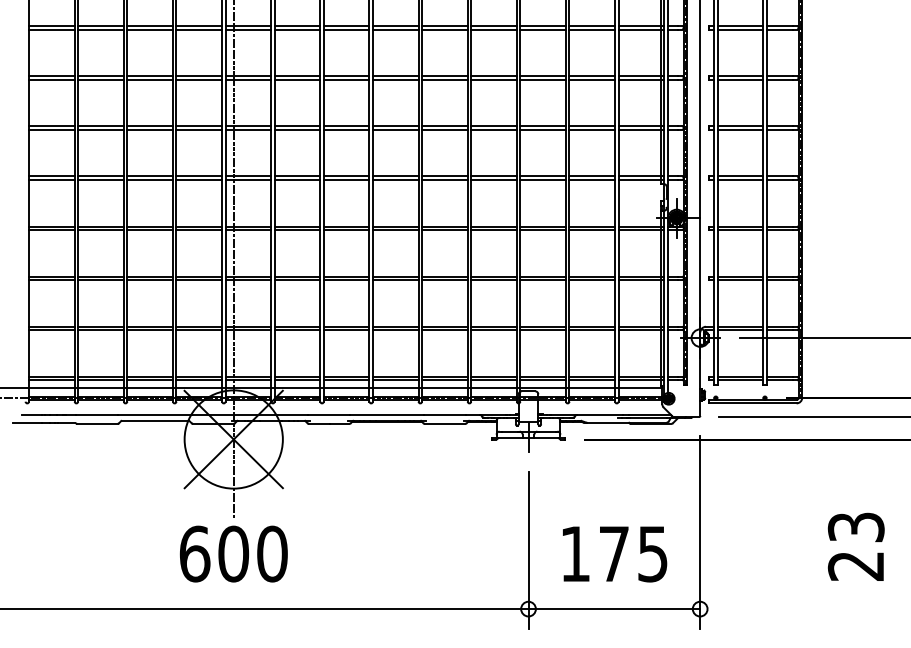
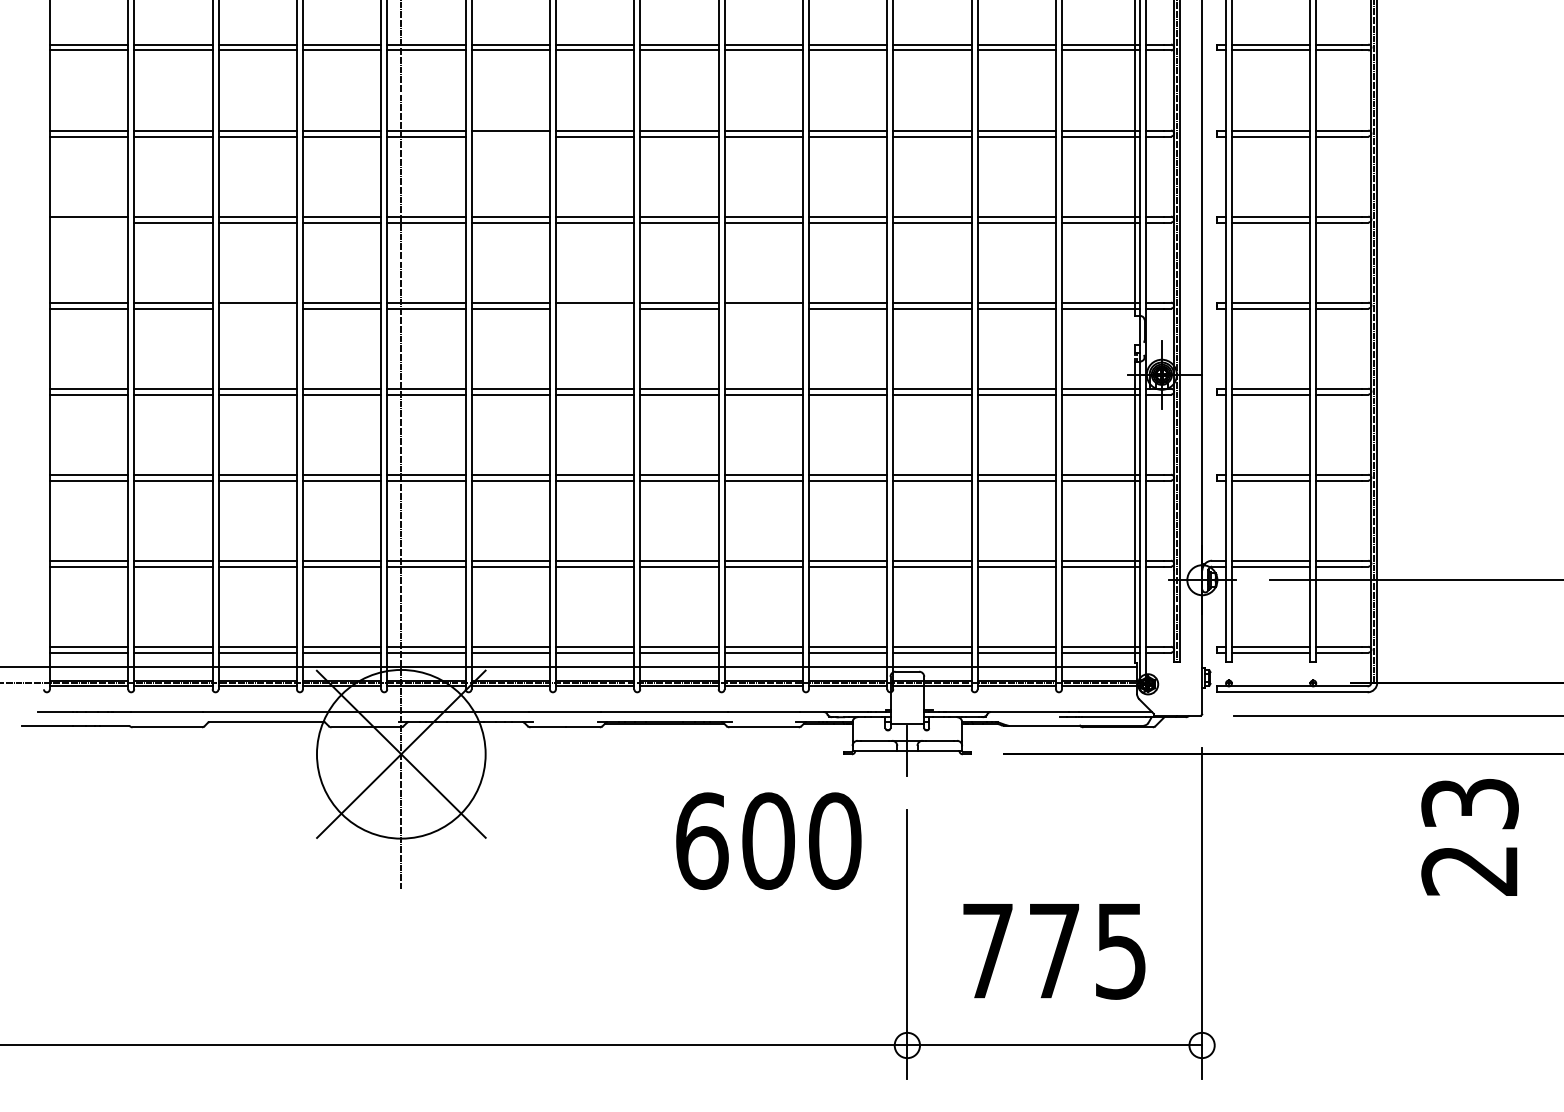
line: (297, 79) -> (510, 136), removed
line: (51, 129) -> (88, 222), removed
line: (149, 179) -> (256, 307), removed
line: (346, 179) -> (594, 307), removed
line: (444, 179) -> (763, 307), removed
text: (855, 546) -> (1468, 836), moved
text: (233, 553) -> (768, 840), moved
text: (575, 553) -> (988, 950), 175 -> 775

